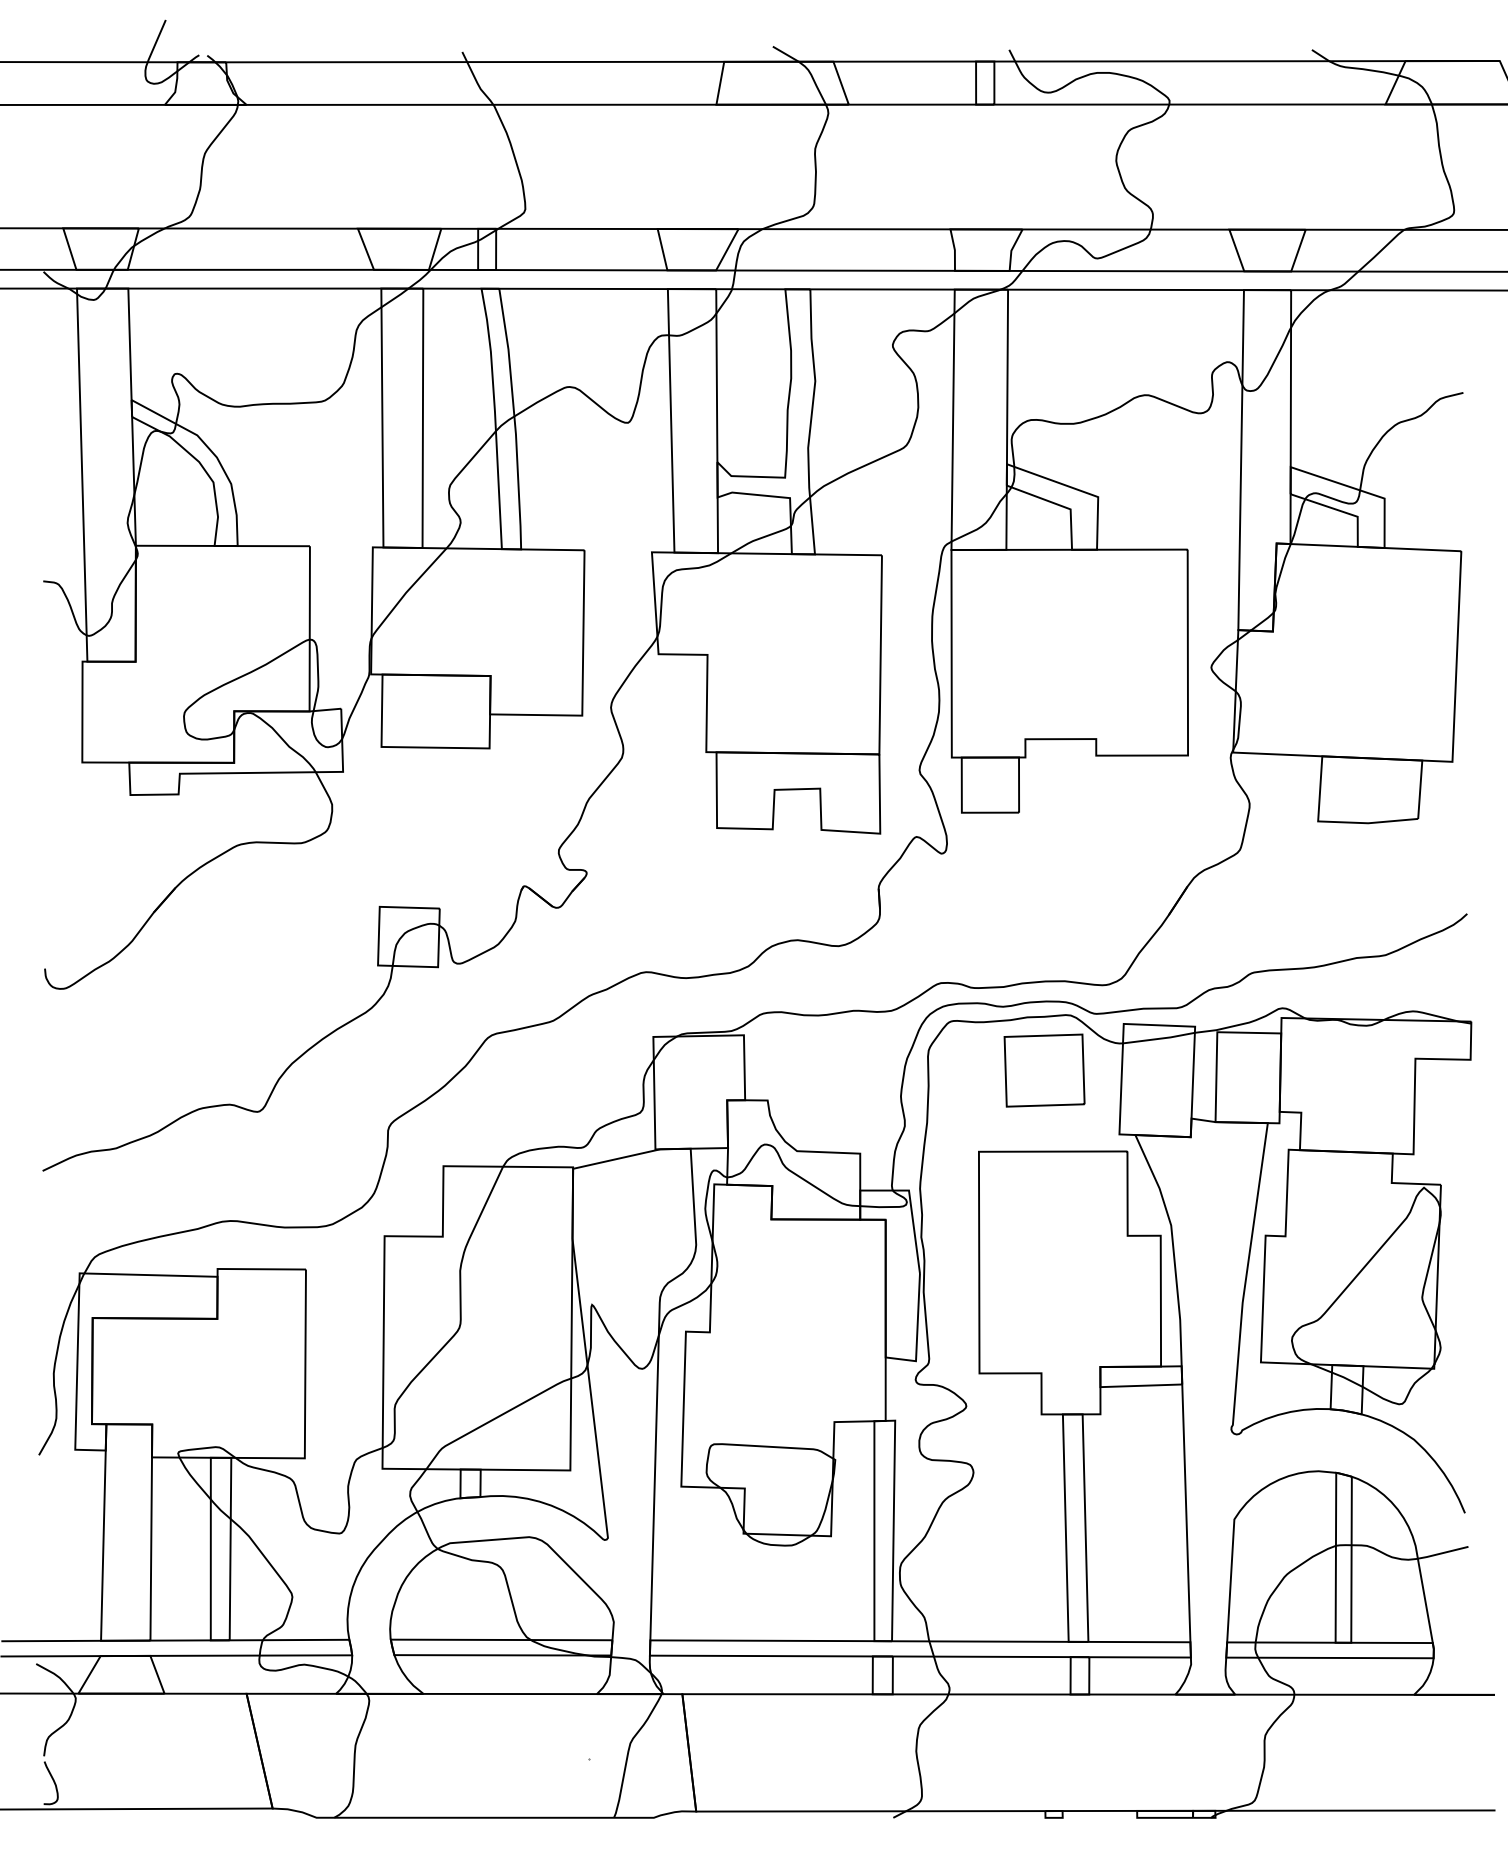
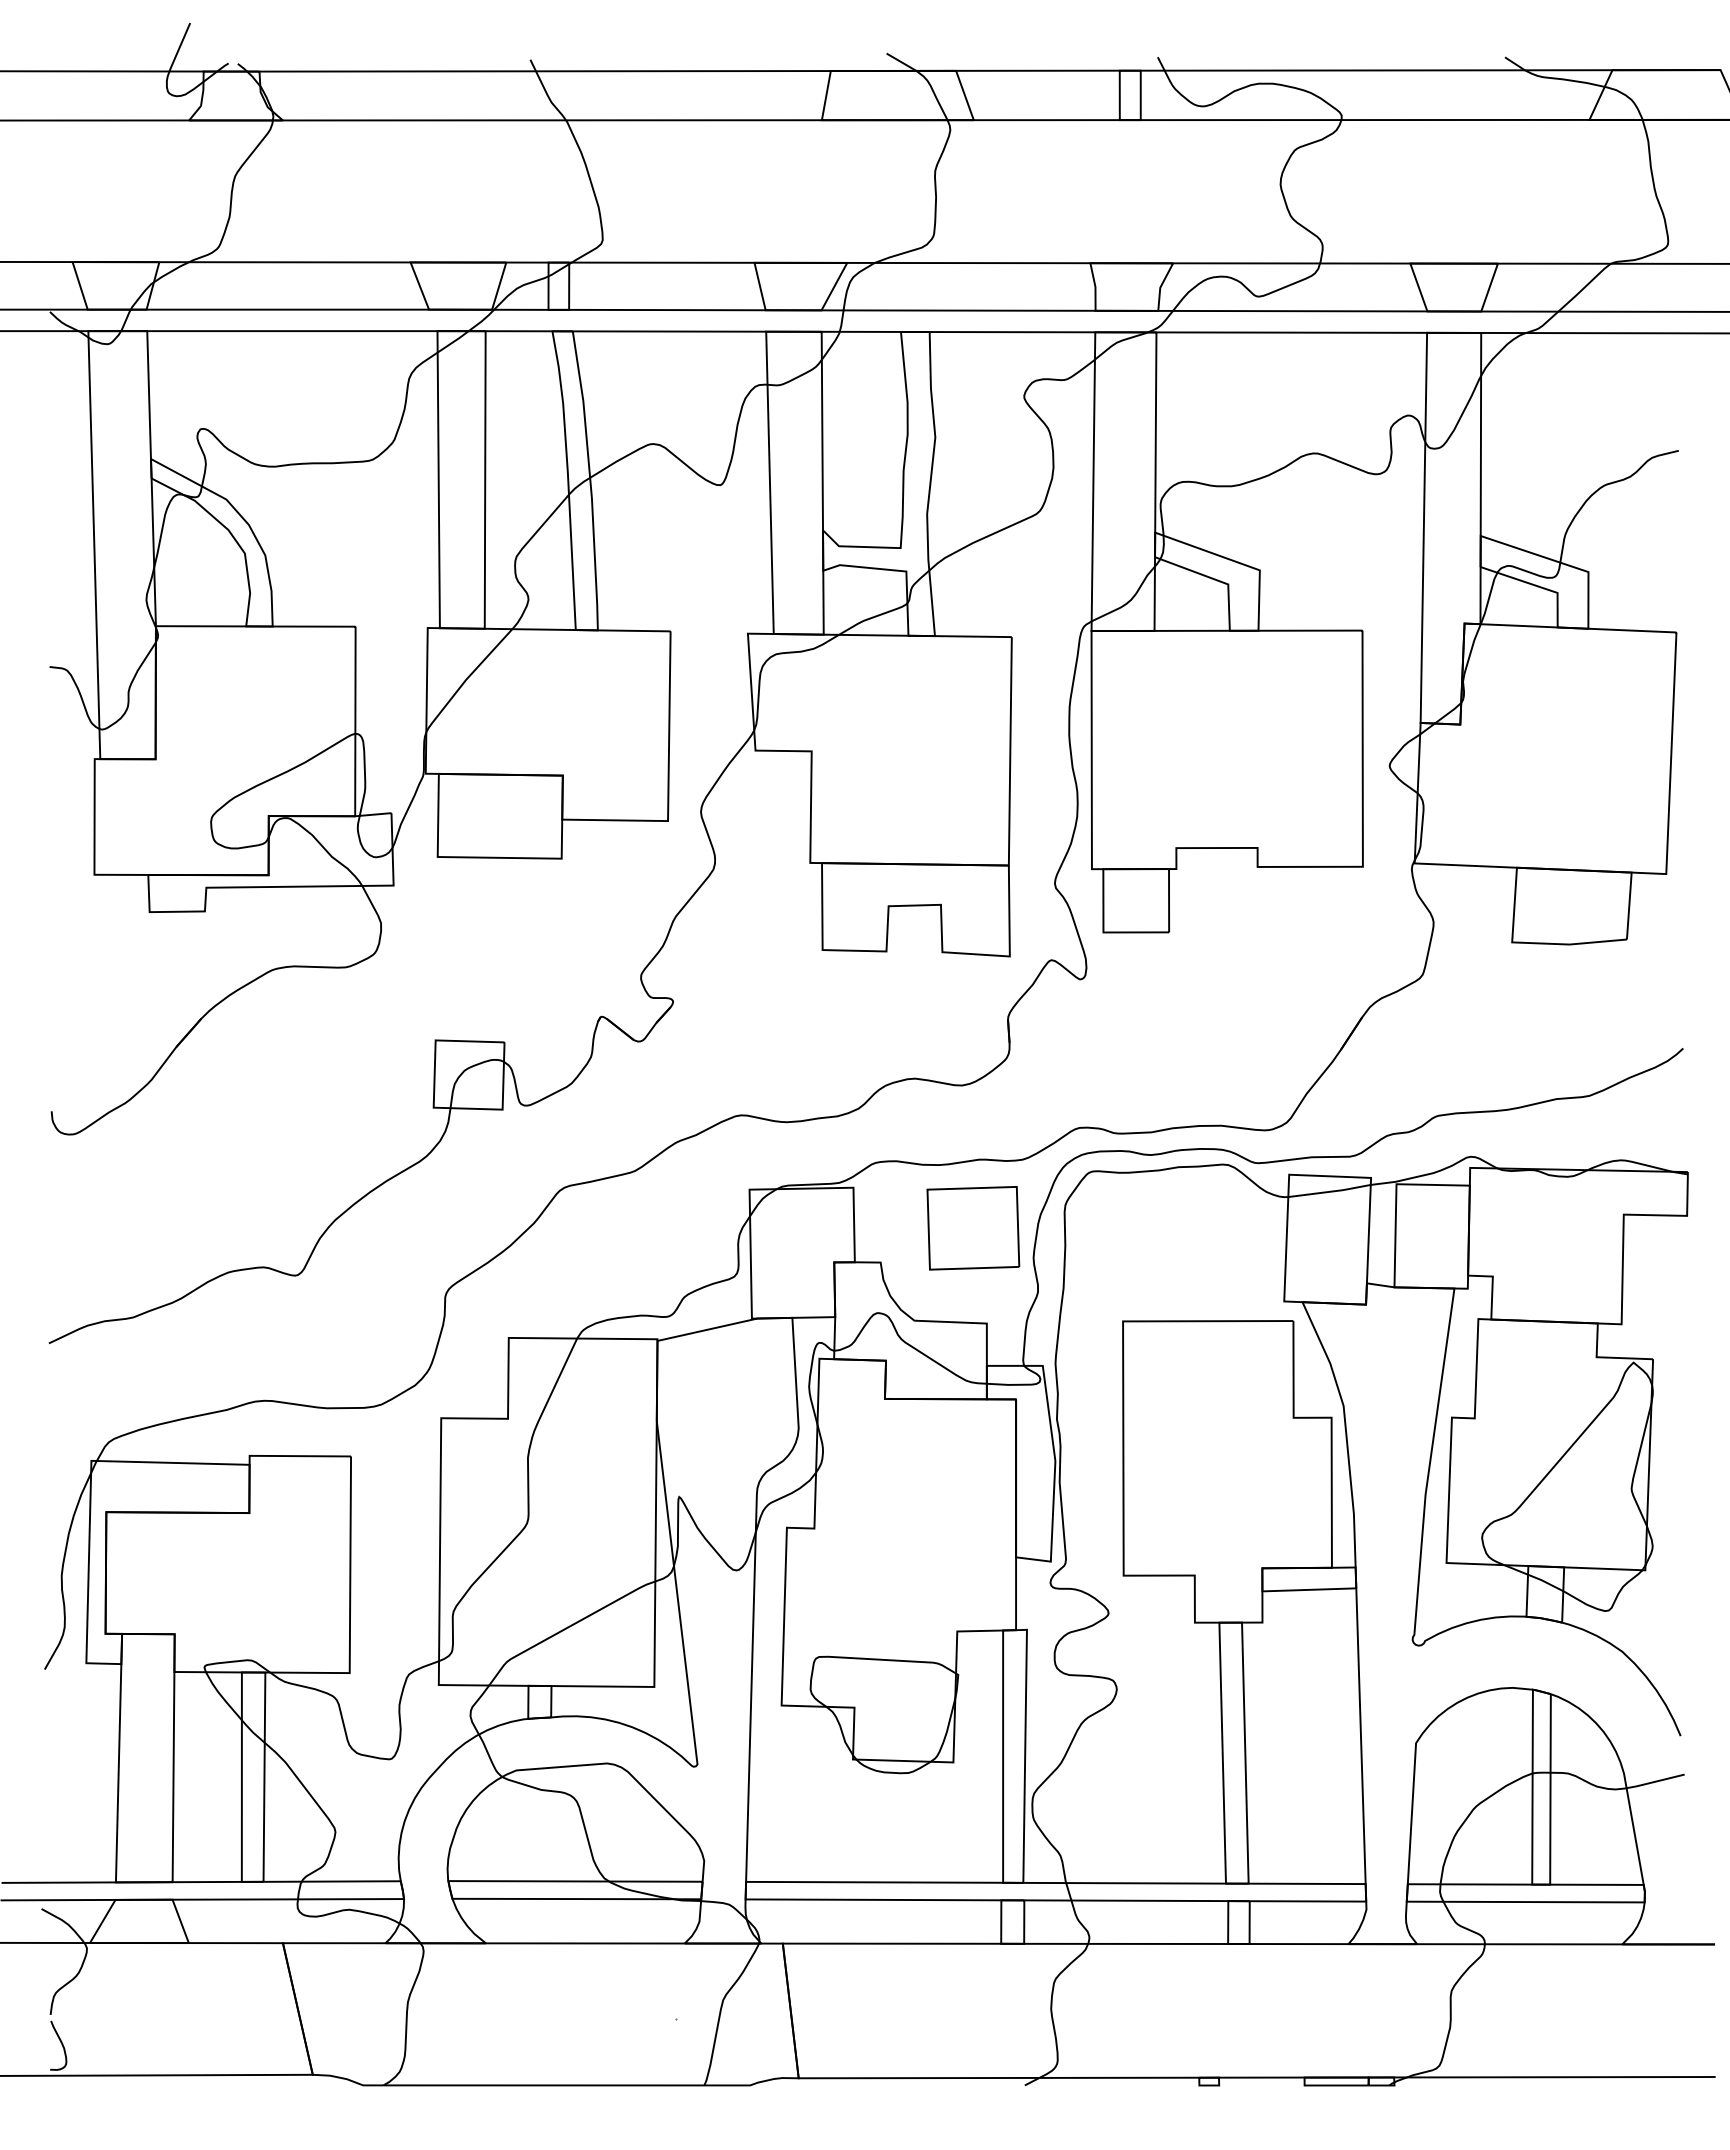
part: (1044, 1070) -> (973, 1228), moved

